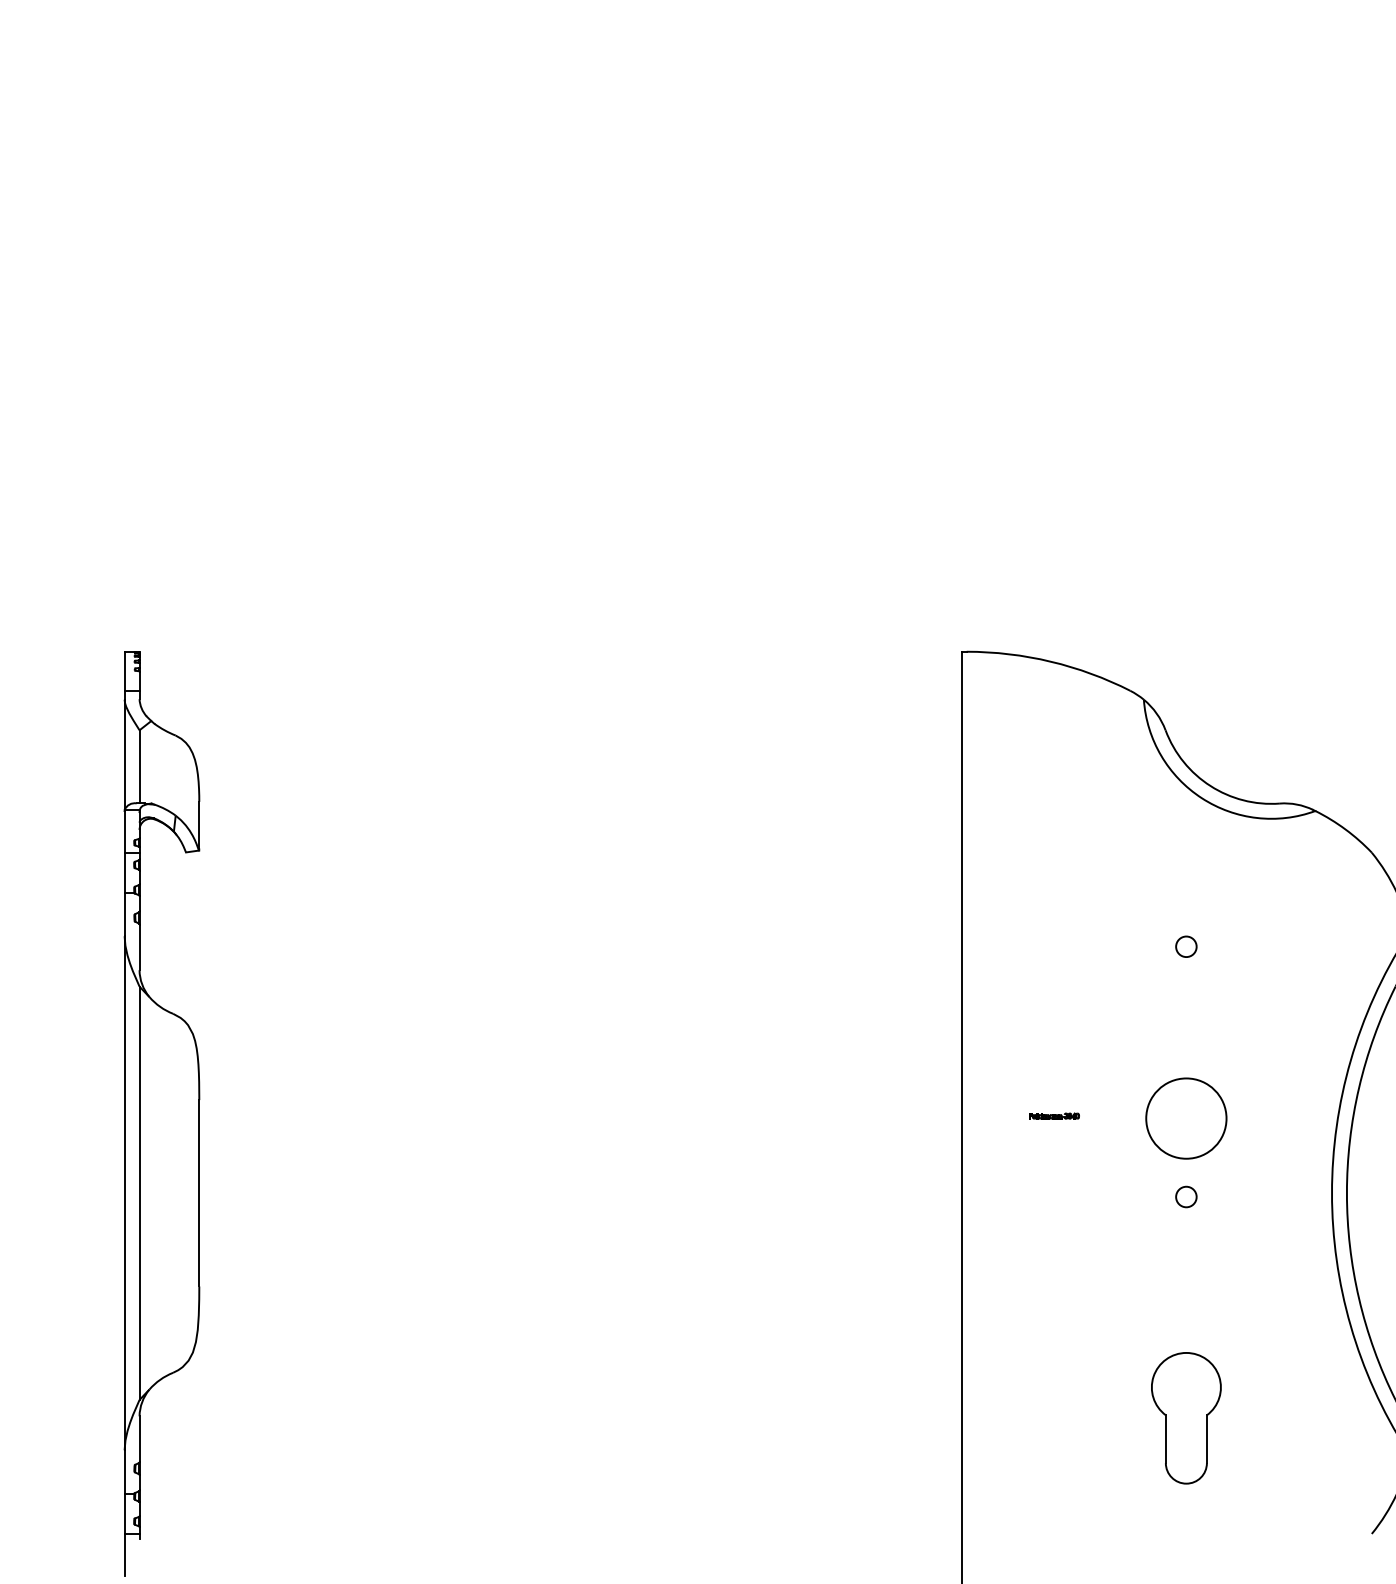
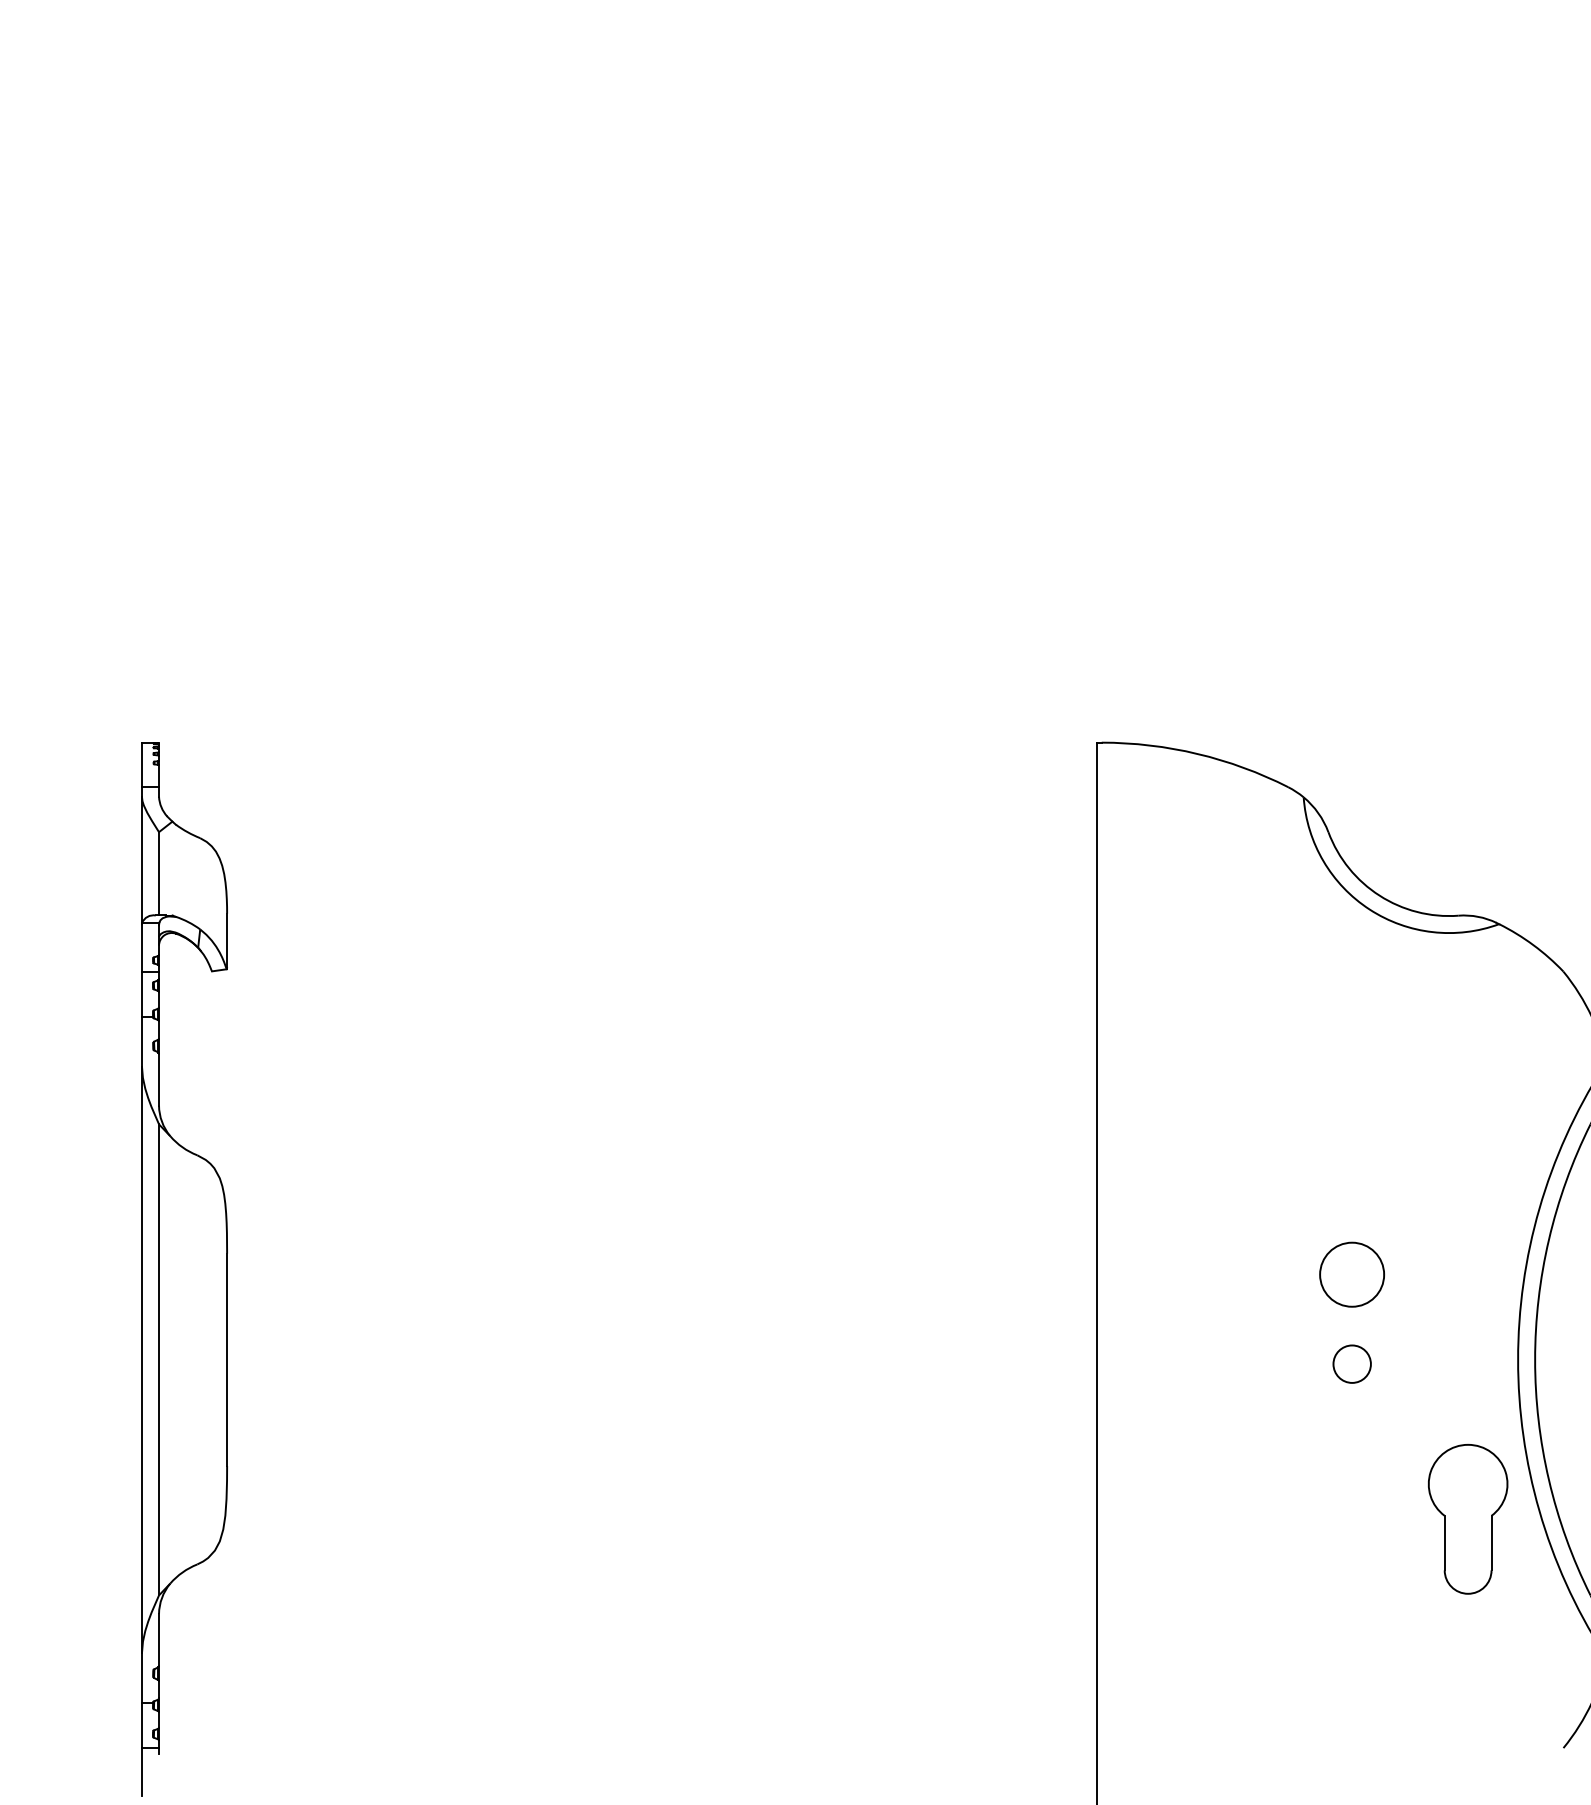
circle: (1185, 946) -> (1351, 1078), removed
part: (1054, 1115) -> (1201, 1271), removed
circle: (1185, 1118) -> (1351, 1274), size x0.7
circle: (1185, 1196) -> (1351, 1363), size x1.6
part: (1186, 1418) -> (1468, 1519), moved

